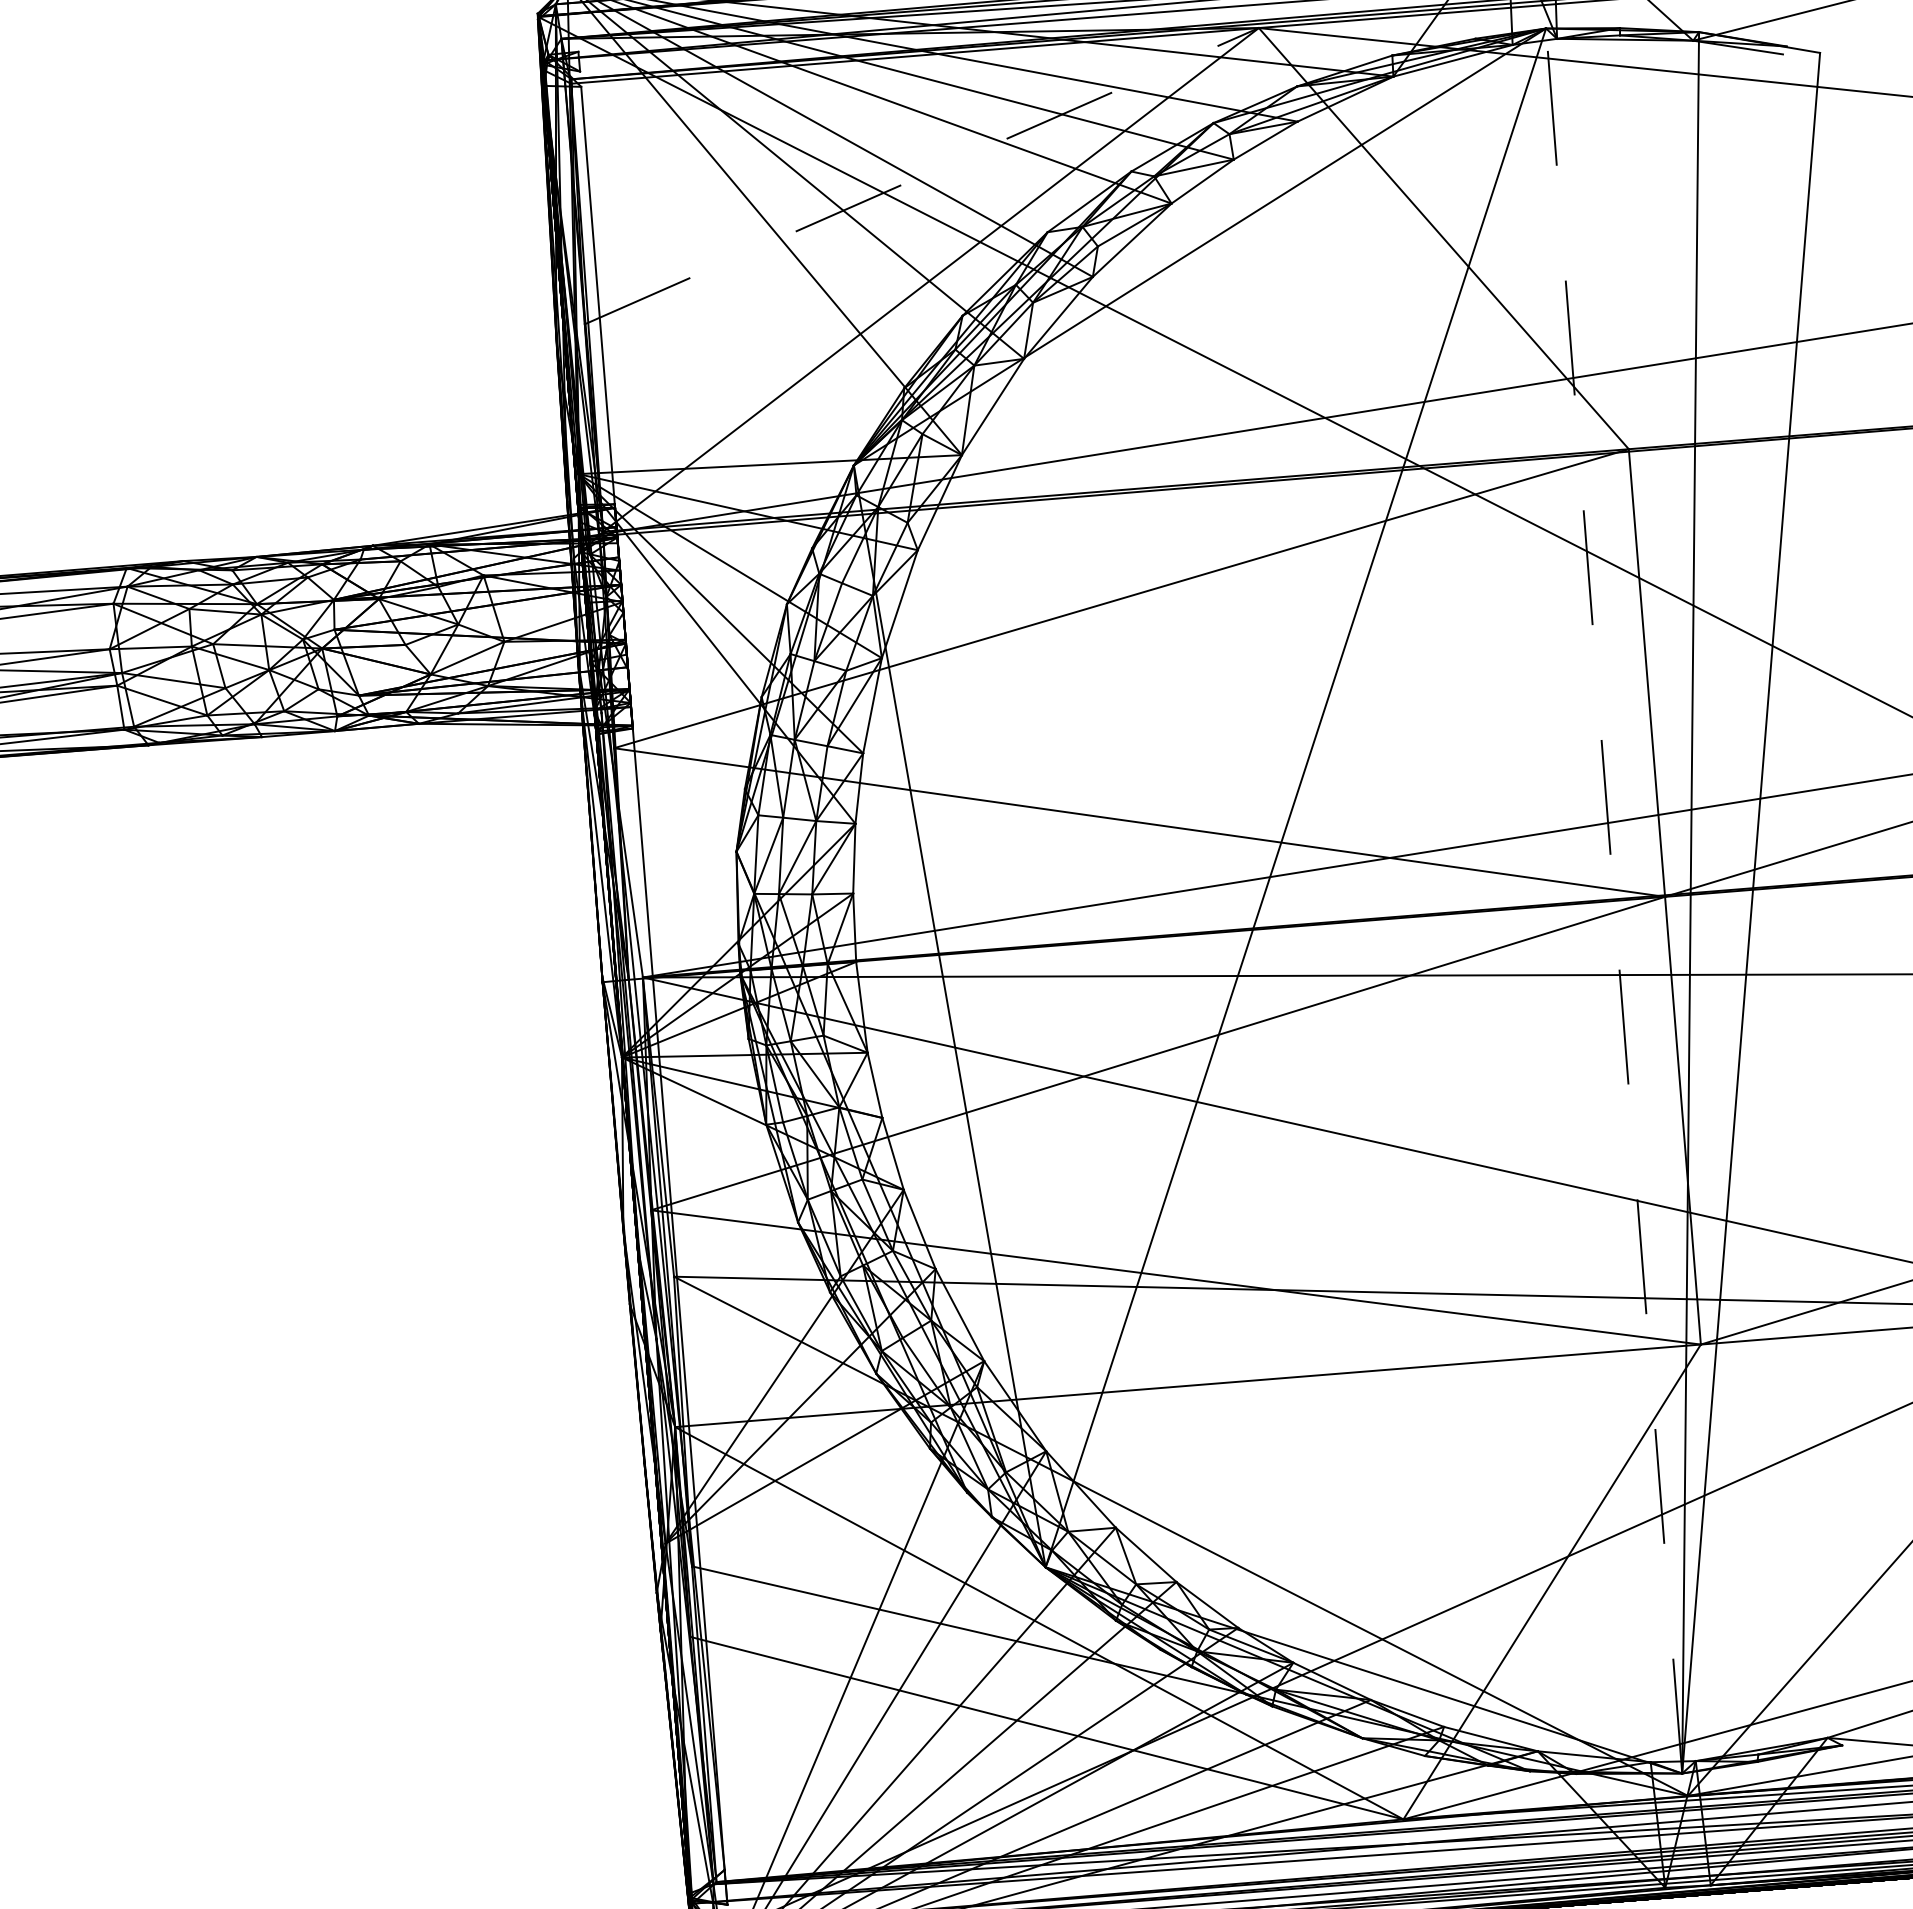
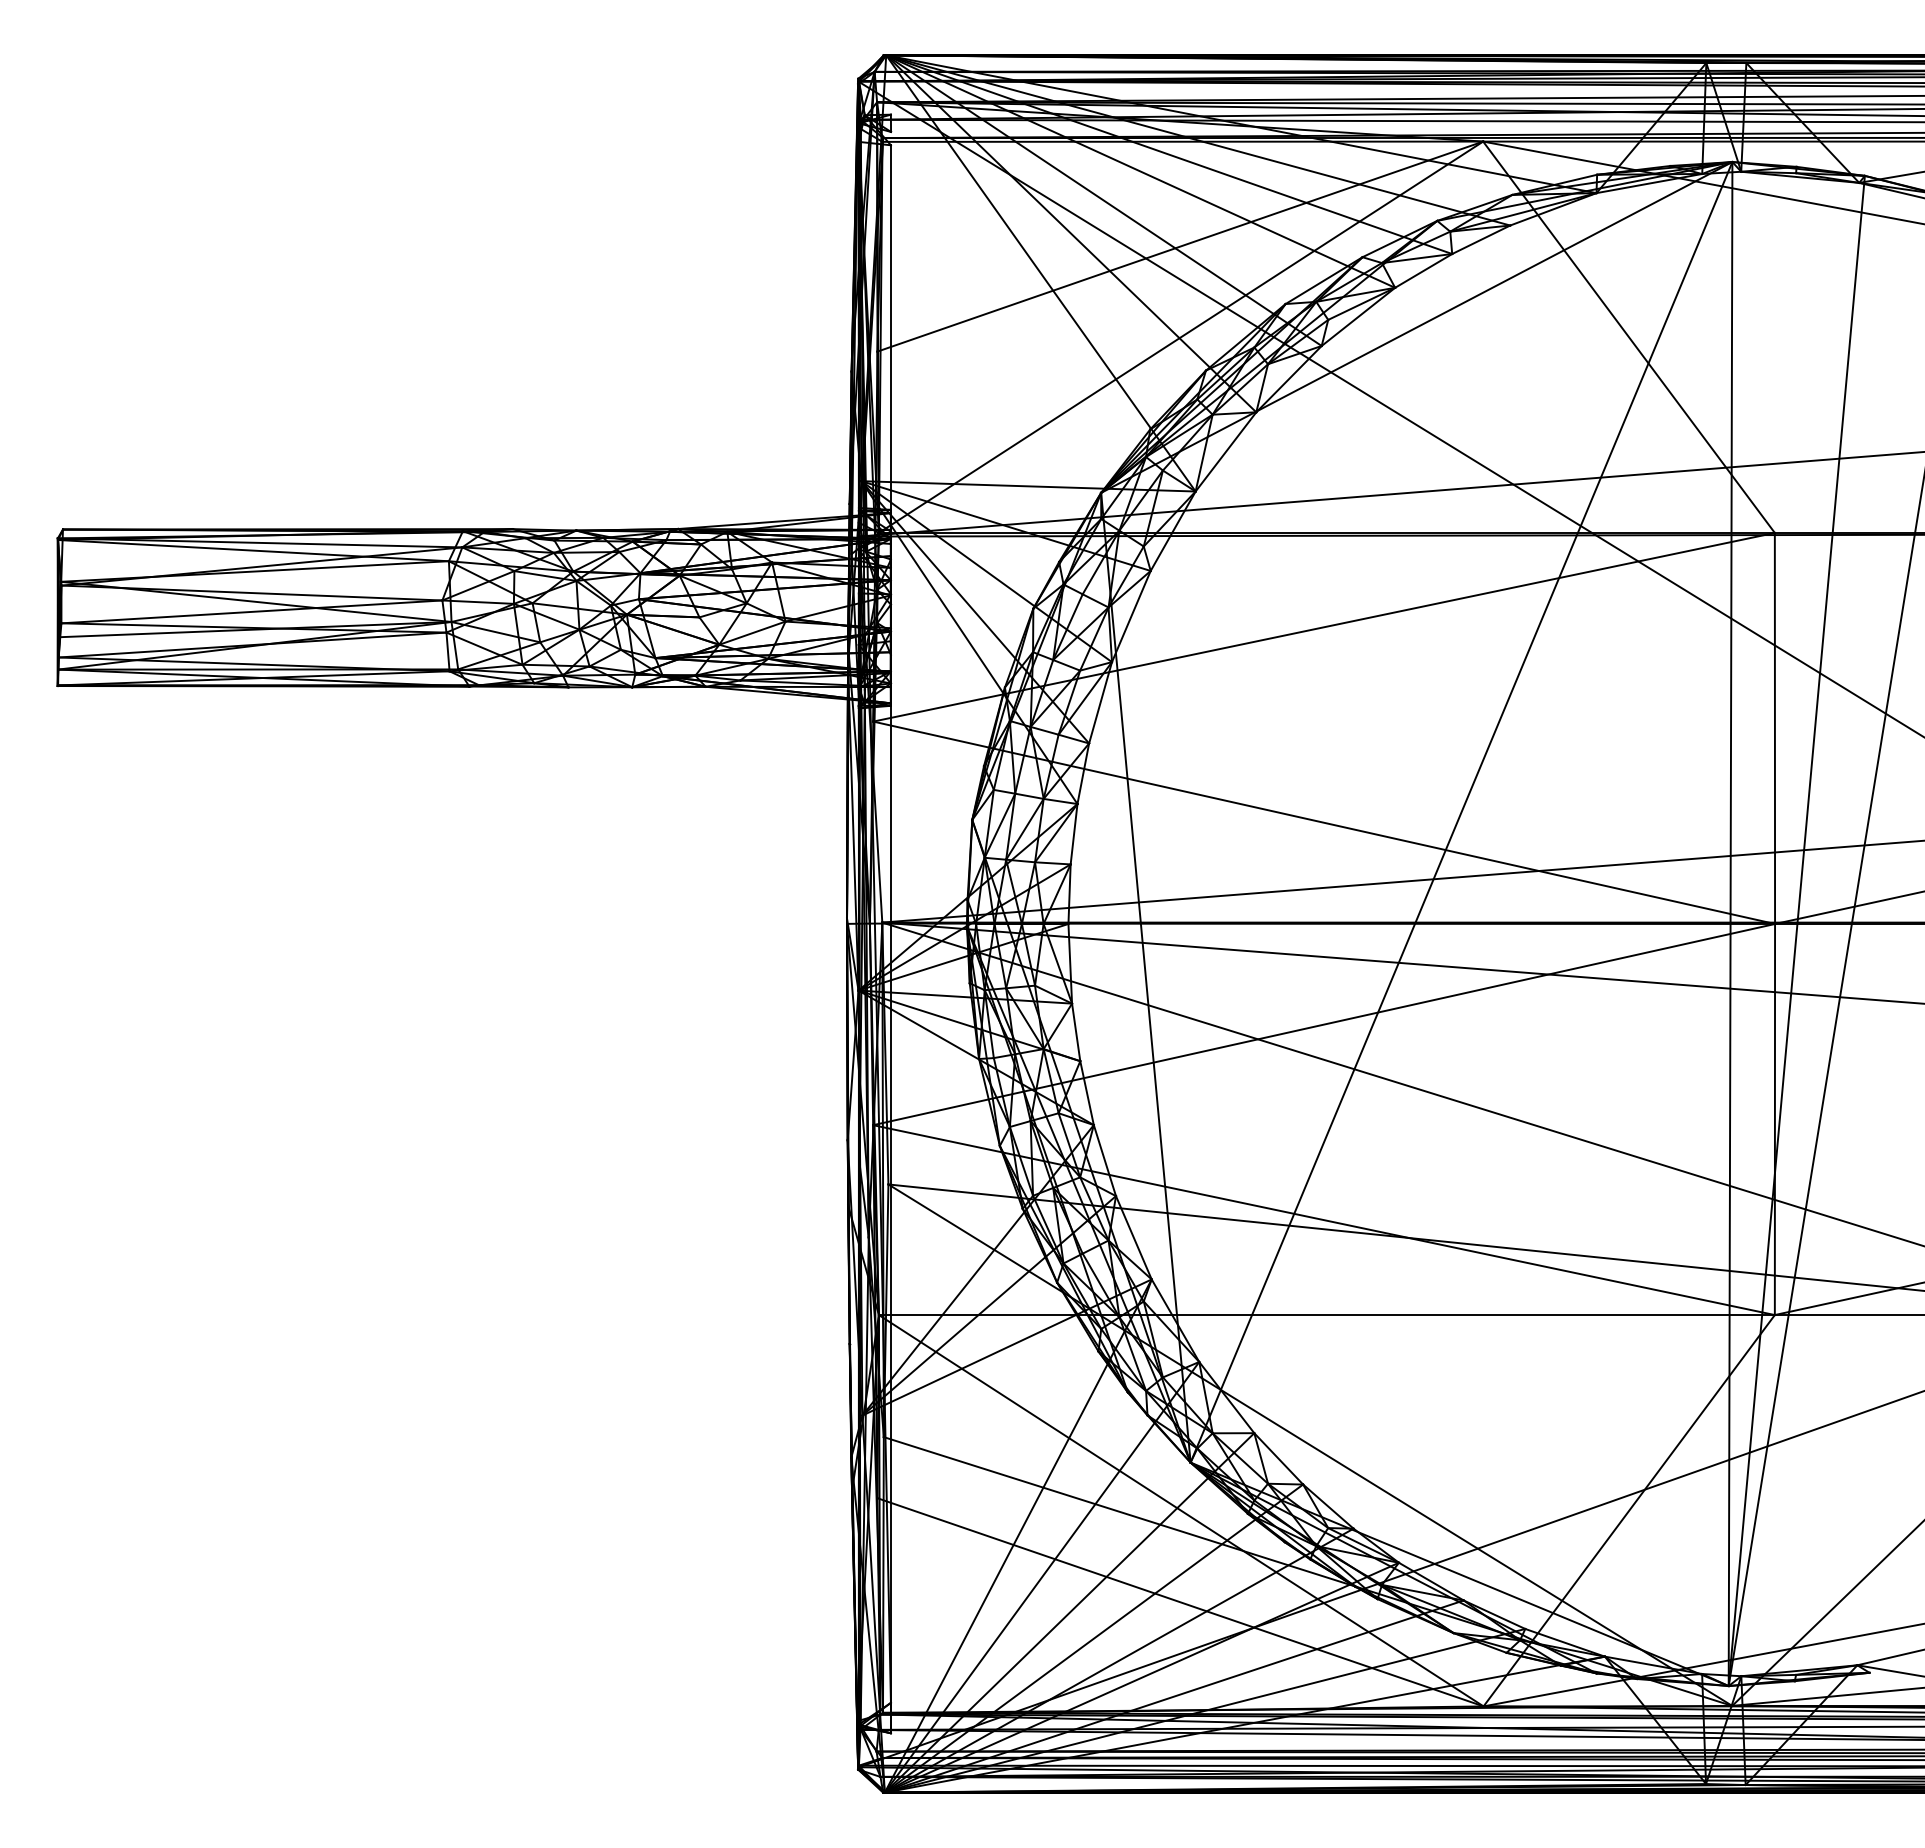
line: (922, 176) -> (1180, 246), dashed -> solid
line: (1614, 900) -> (1730, 923), dashed -> solid

